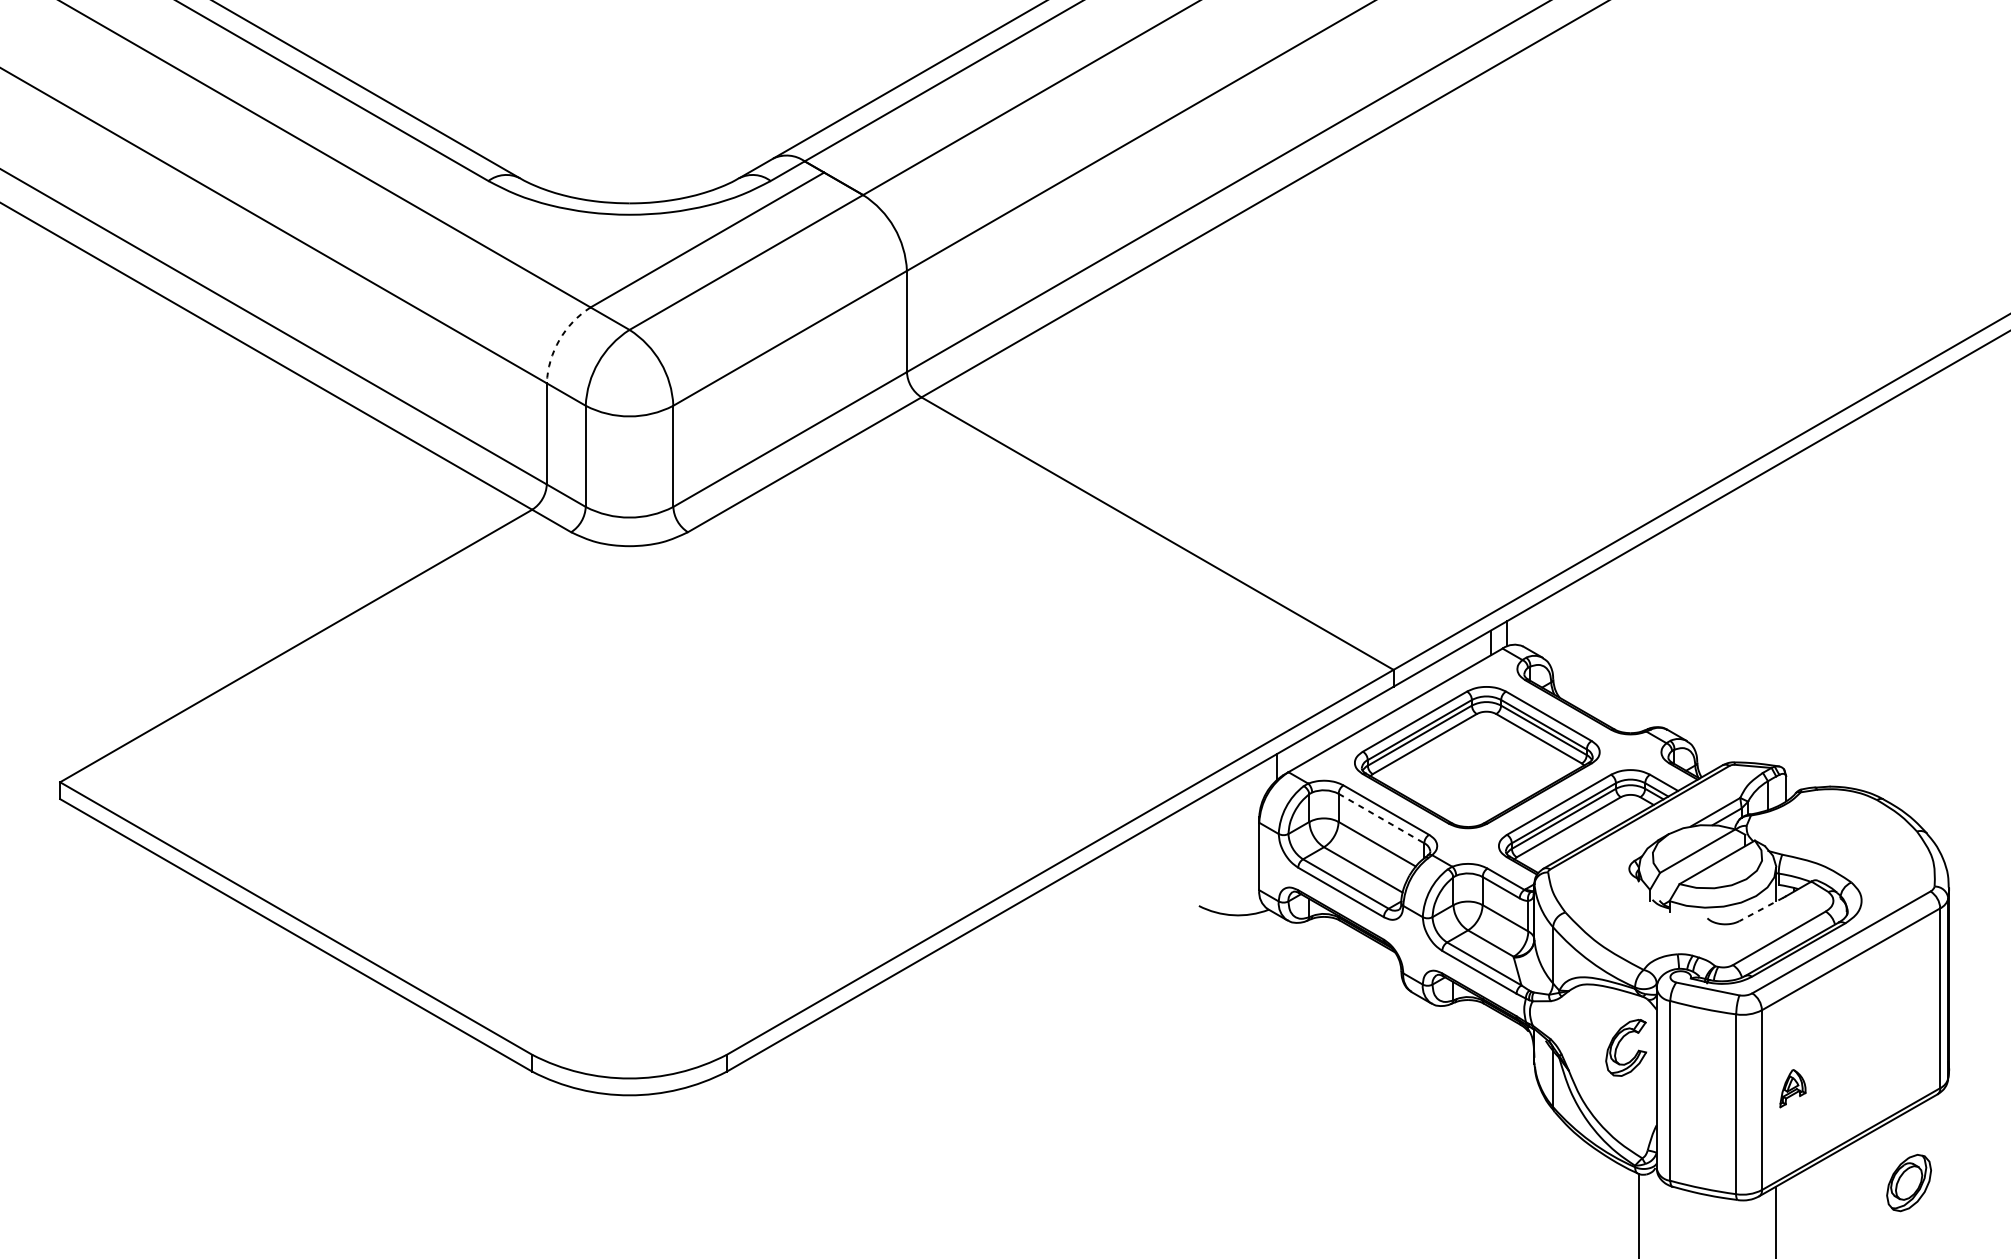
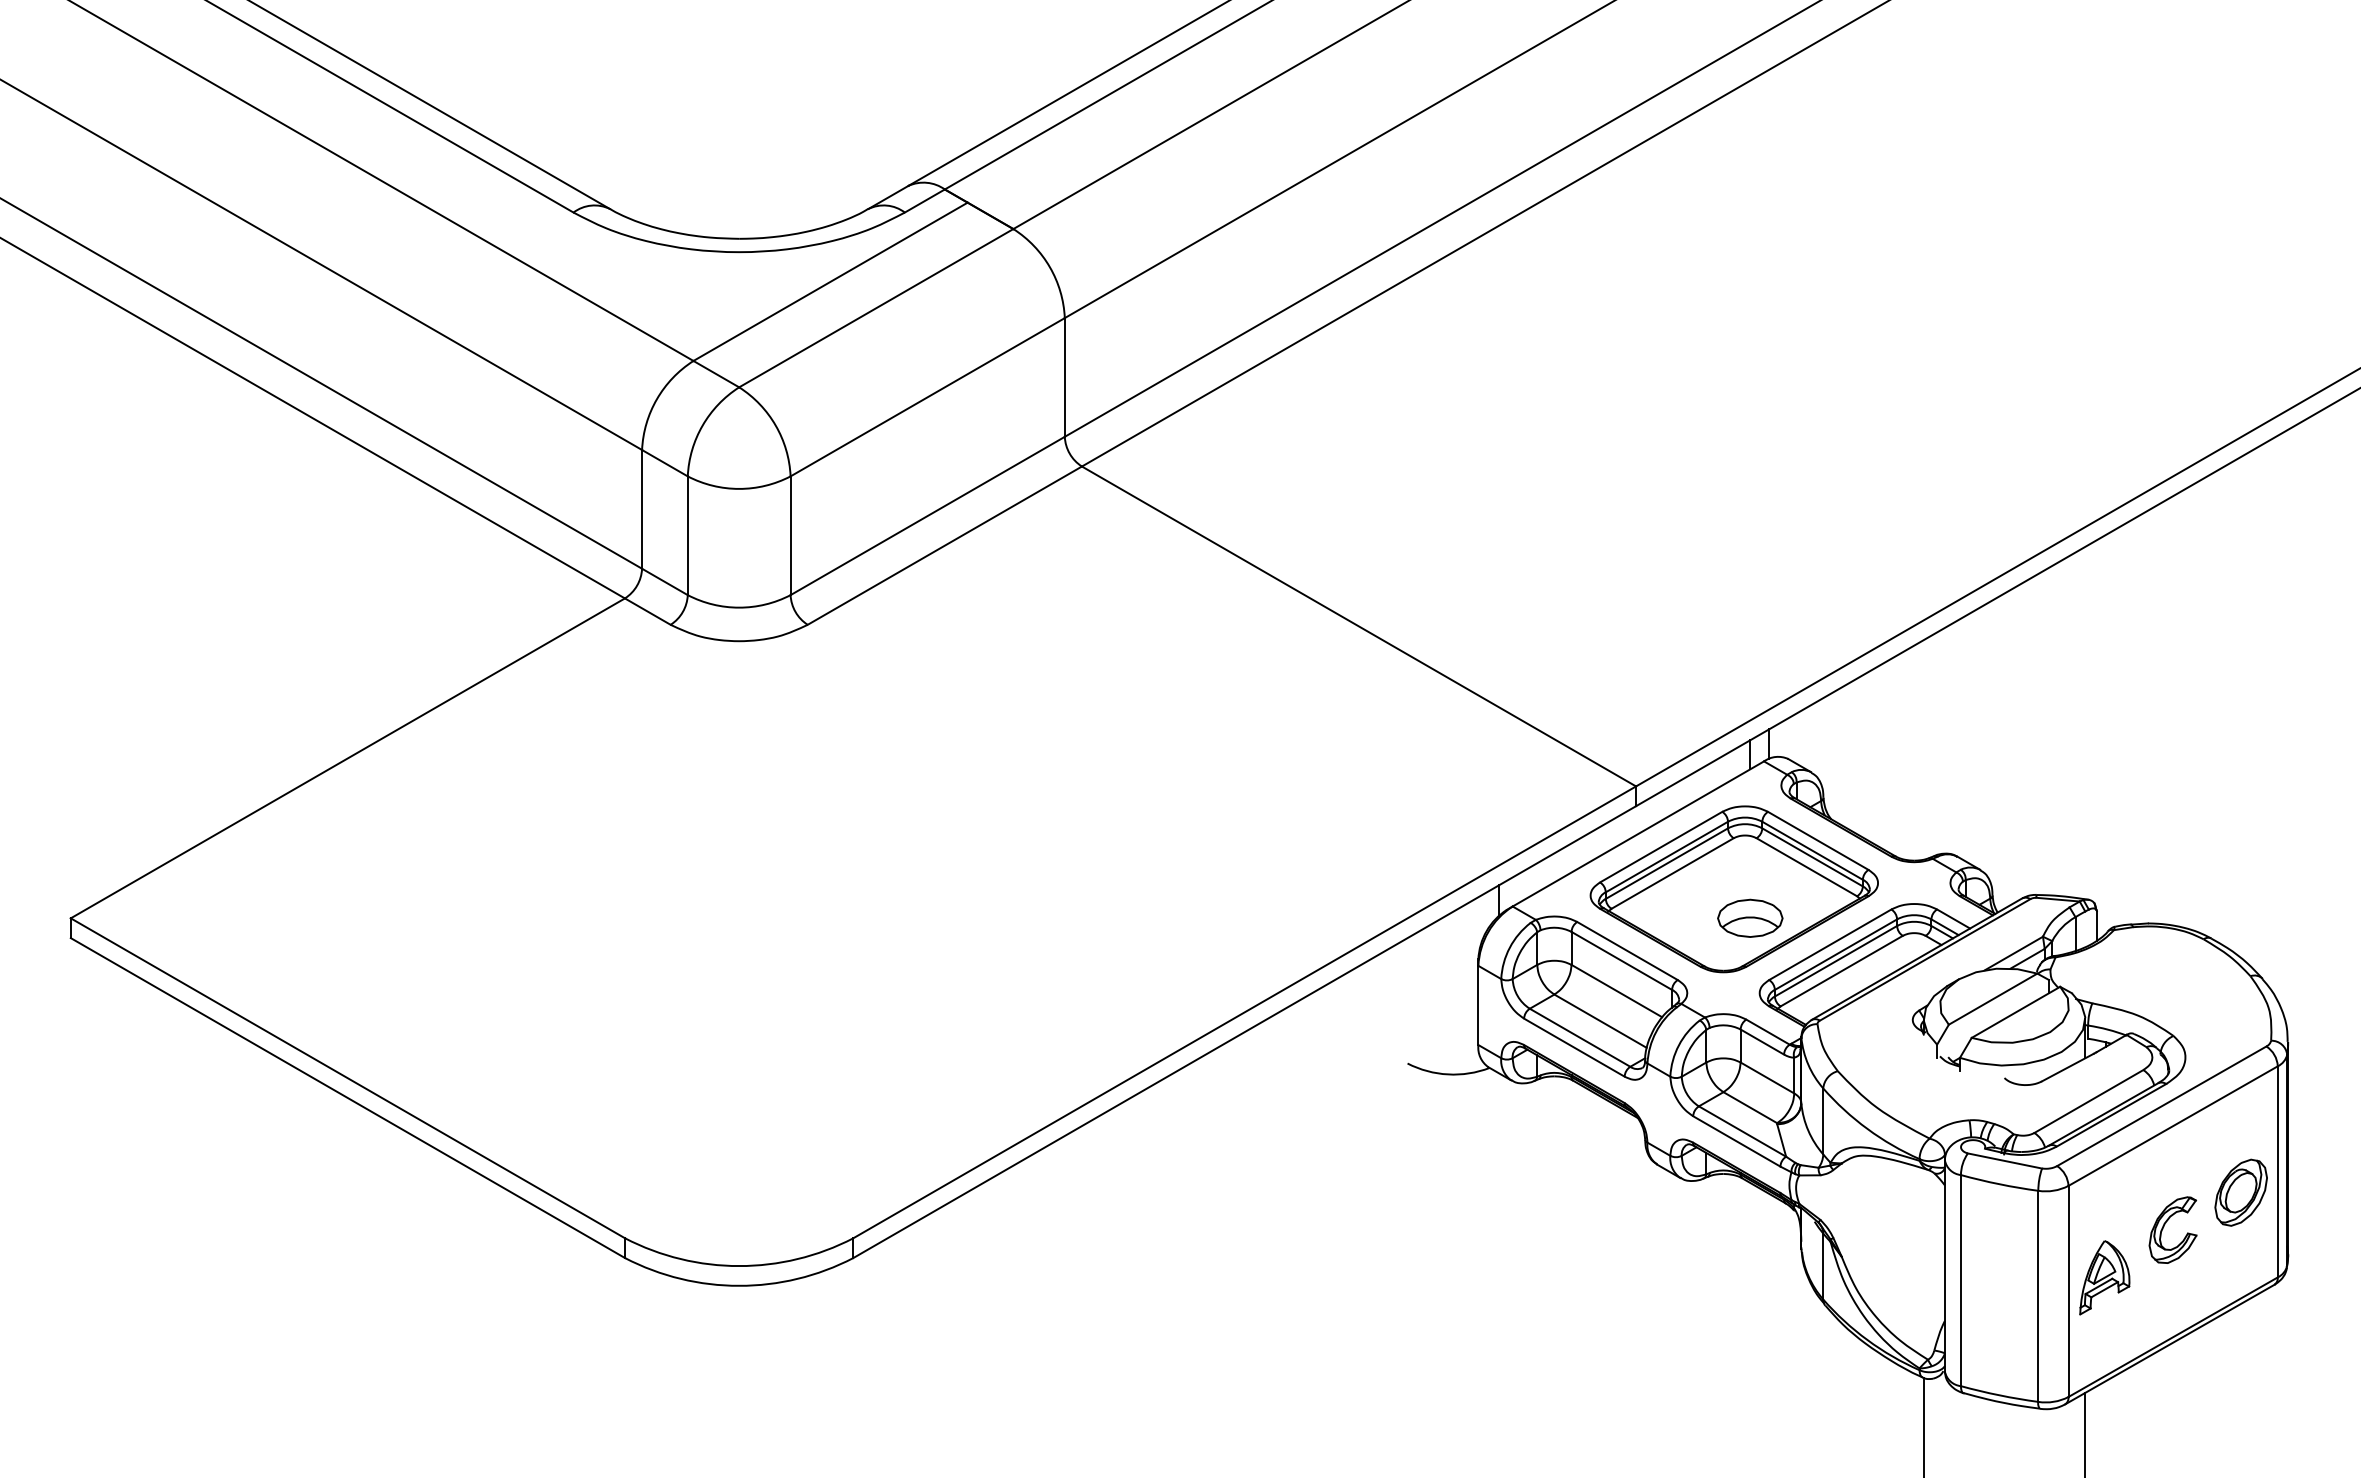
arc: (559, 340) -> (656, 399), dashed -> solid
part: (1491, 781) -> (1750, 917), added
line: (1382, 819) -> (1622, 961), dashed -> solid
line: (1761, 909) -> (2067, 1067), dashed -> solid
part: (1618, 1044) -> (2164, 1226), moved
part: (1792, 1088) -> (2104, 1277), size x1.67
part: (1908, 1182) -> (2240, 1192), moved

